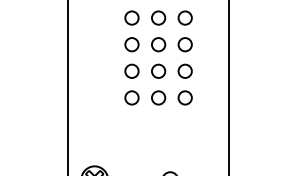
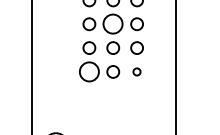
circle: (158, 44) -> (113, 24), size x1.6
circle: (131, 97) -> (88, 71), size x1.6
circle: (184, 97) -> (136, 71), size x0.6

